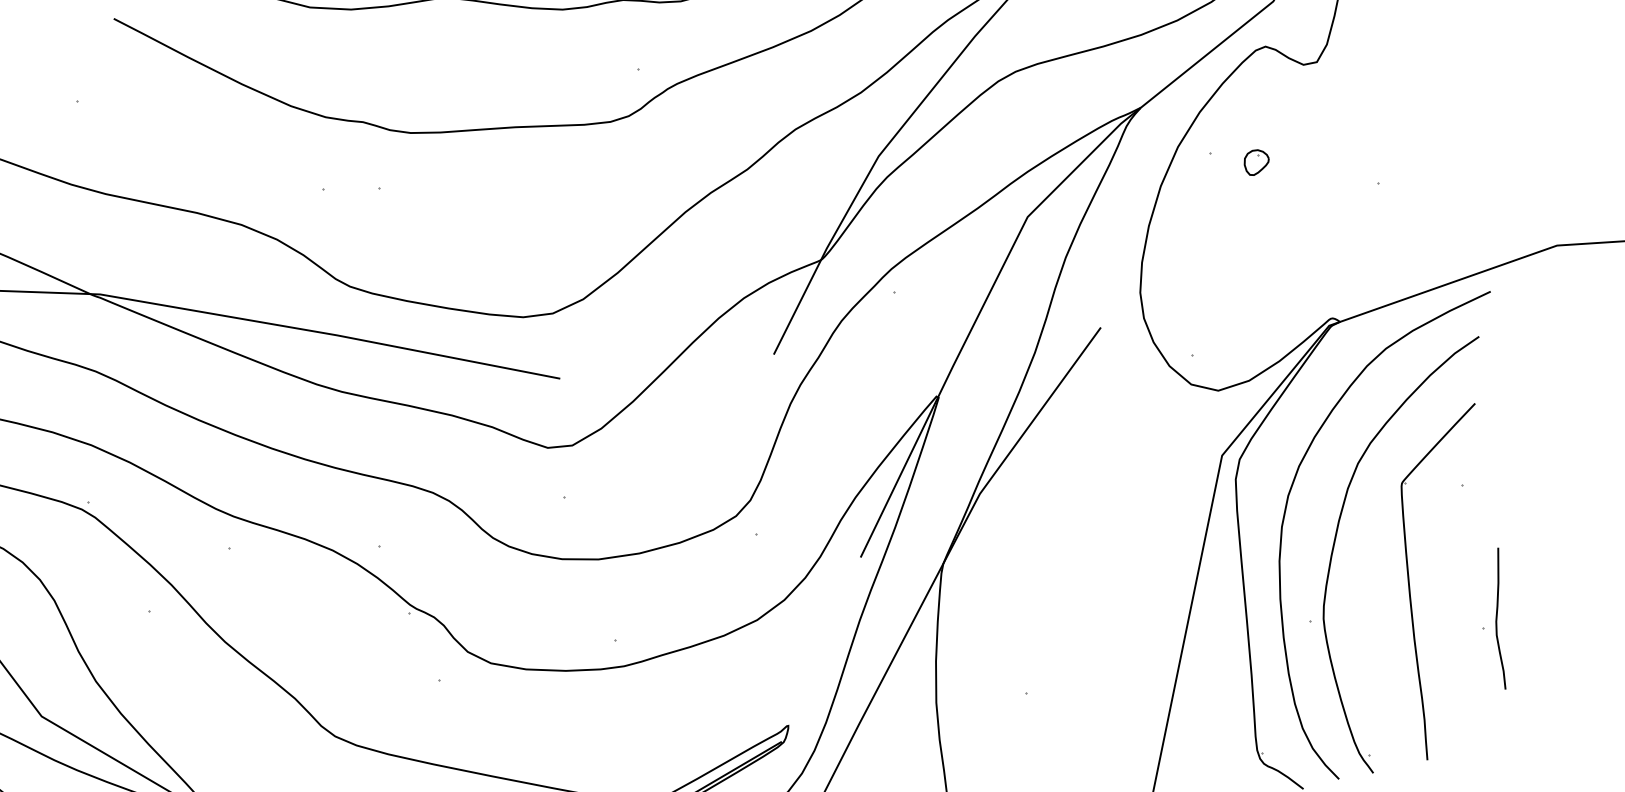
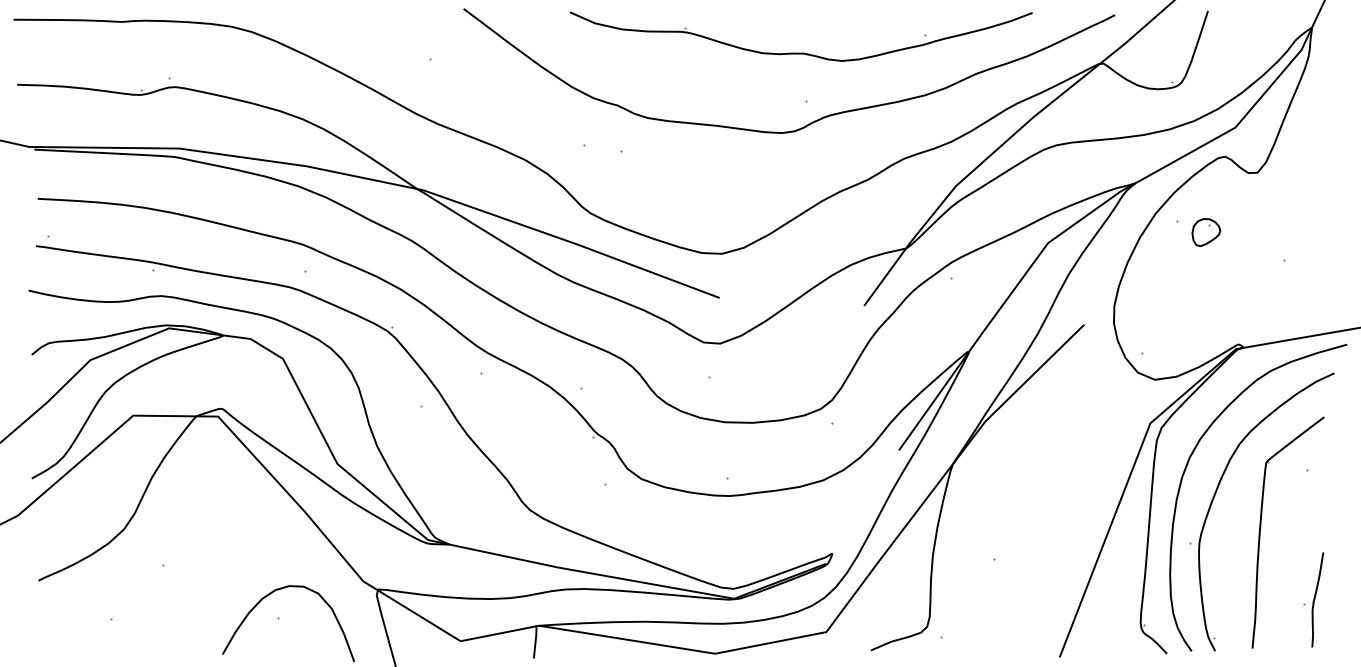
part: (1256, 162) -> (1206, 232), size x1.67
part: (1495, 619) -> (1313, 599), moved

